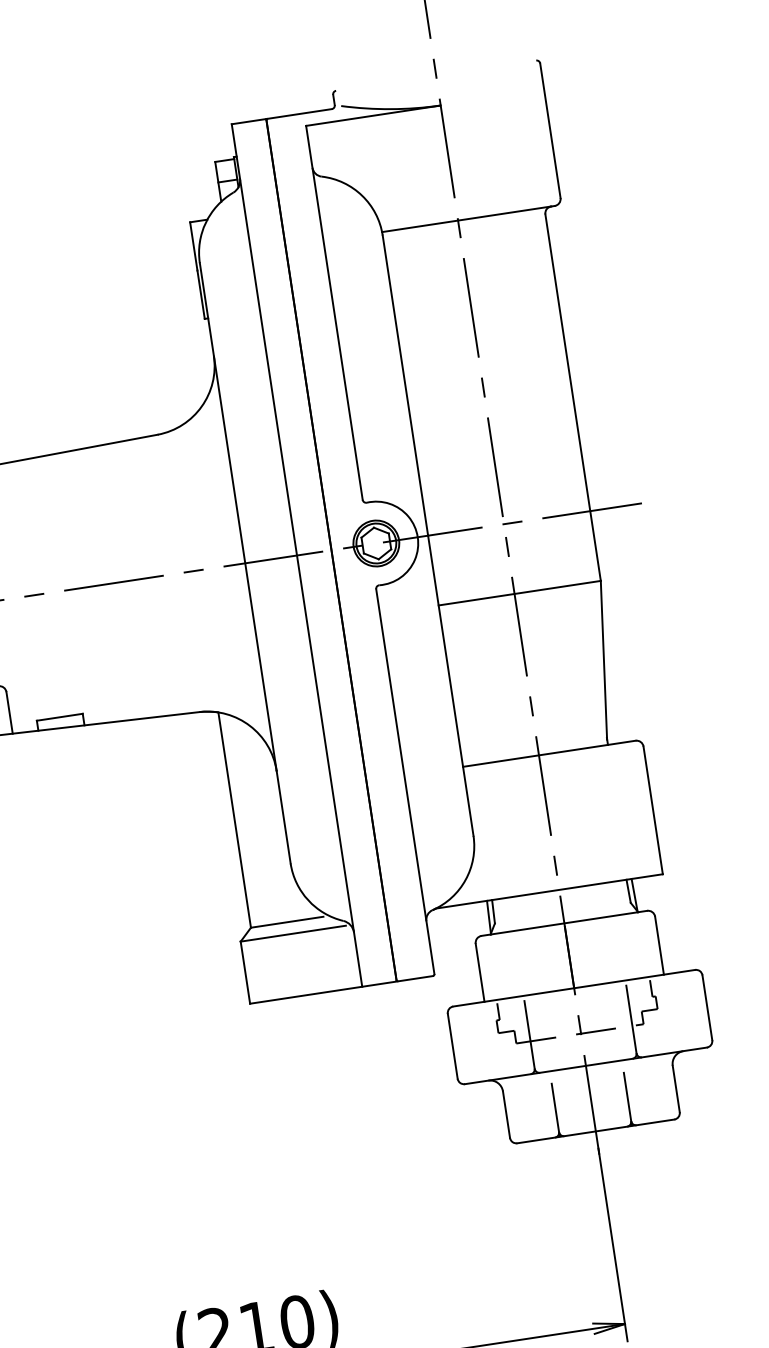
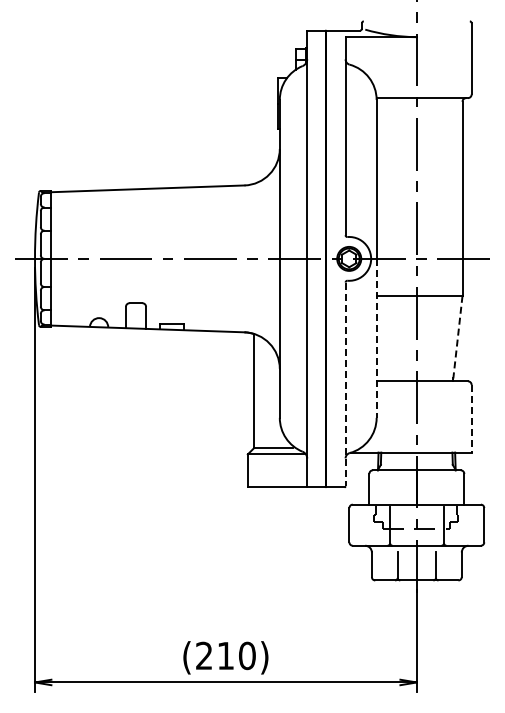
line: (603, 661) -> (457, 337), solid -> dashed
line: (450, 686) -> (376, 338), solid -> dashed
line: (405, 781) -> (345, 384), solid -> dashed
line: (652, 809) -> (471, 418), solid -> dashed

